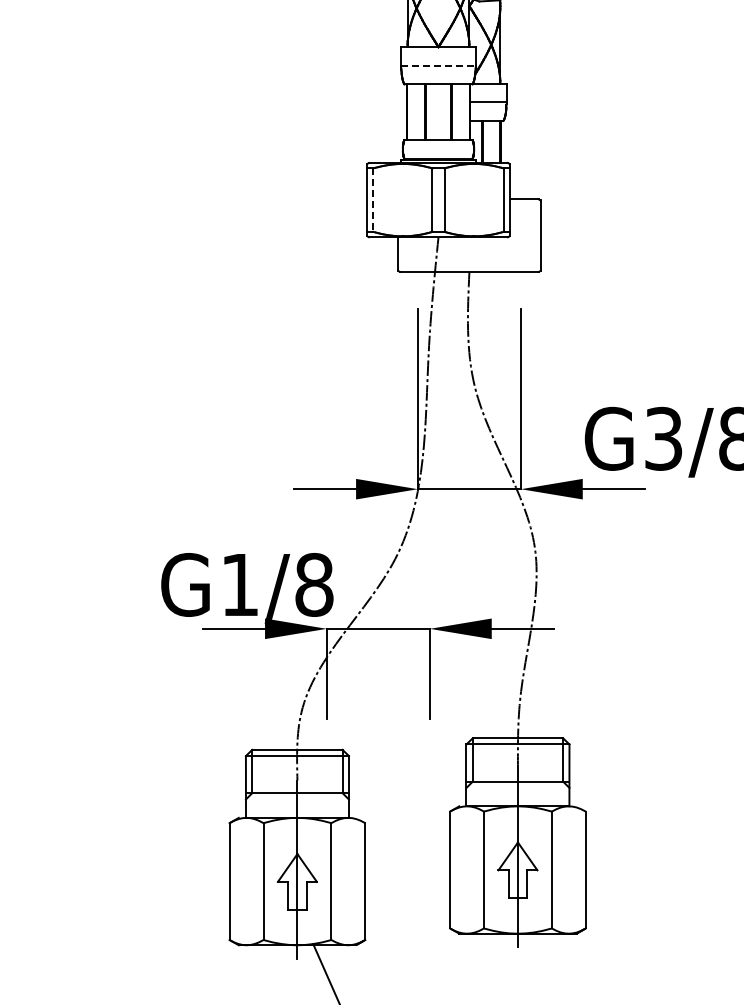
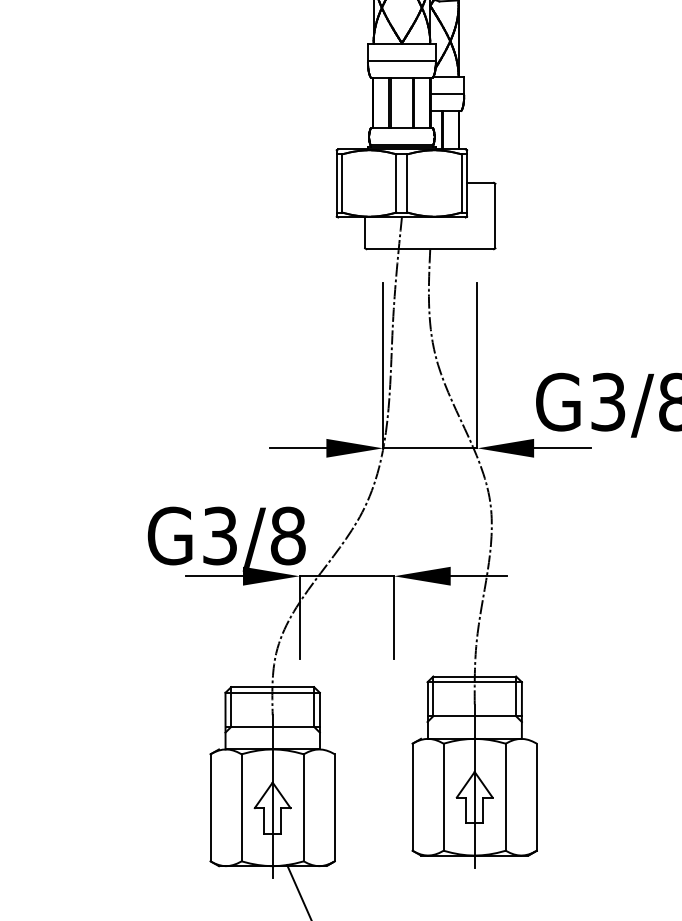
line: (438, 65) -> (401, 60), dashed -> solid
line: (373, 200) -> (342, 183), dashed -> solid
text: (239, 584) -> (219, 535), G1/8 -> G3/8

